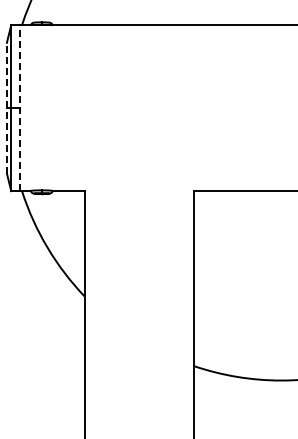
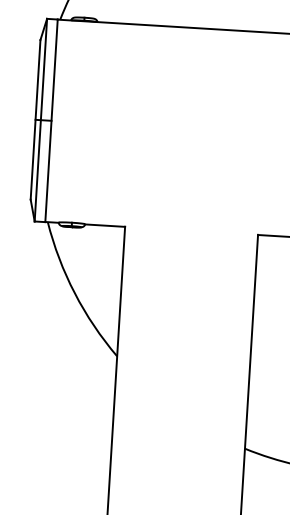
line: (6, 107) -> (35, 119), dashed -> solid
line: (20, 107) -> (52, 120), dashed -> solid

